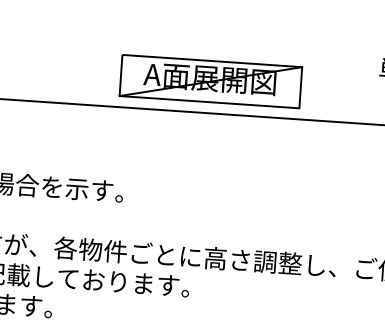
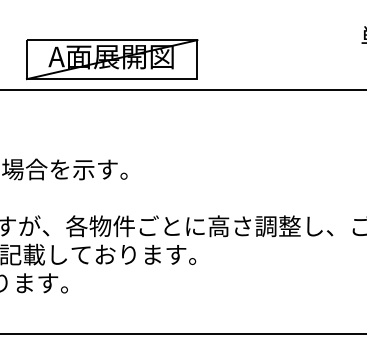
part: (211, 81) -> (112, 59), moved

